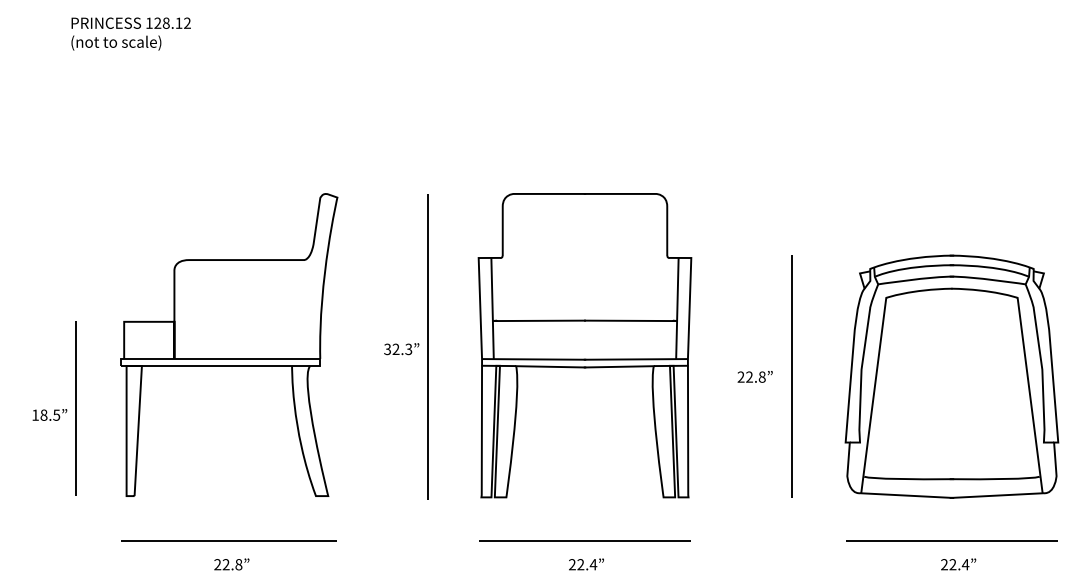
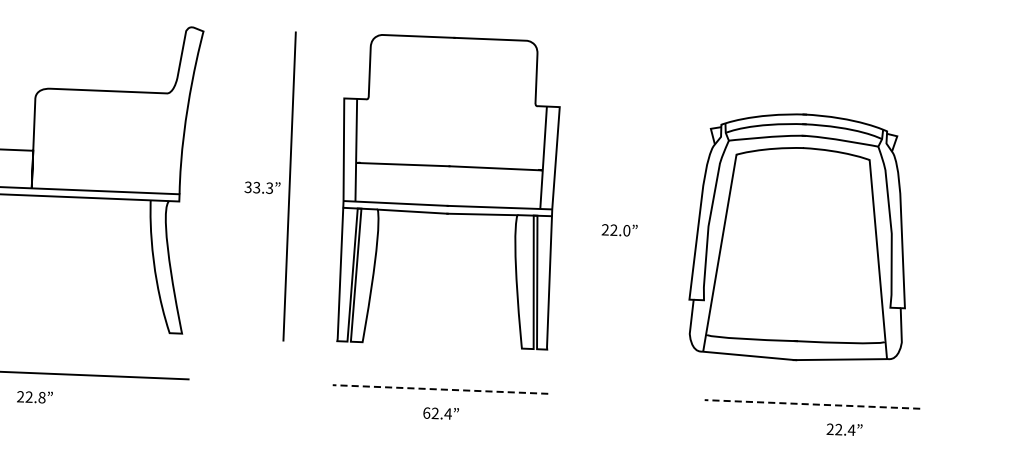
text: (395, 349) -> (256, 187), 32.3 -> 33.3
line: (791, 376) -> (656, 231), removed
part: (951, 376) -> (799, 237), moved
text: (761, 377) -> (626, 231), 22.8 -> 22.0
line: (584, 540) -> (440, 389), solid -> dashed
line: (951, 540) -> (811, 404), solid -> dashed
text: (231, 564) -> (34, 397), moved
text: (572, 564) -> (426, 412), 22.4 -> 62.4
text: (958, 564) -> (844, 429), moved

